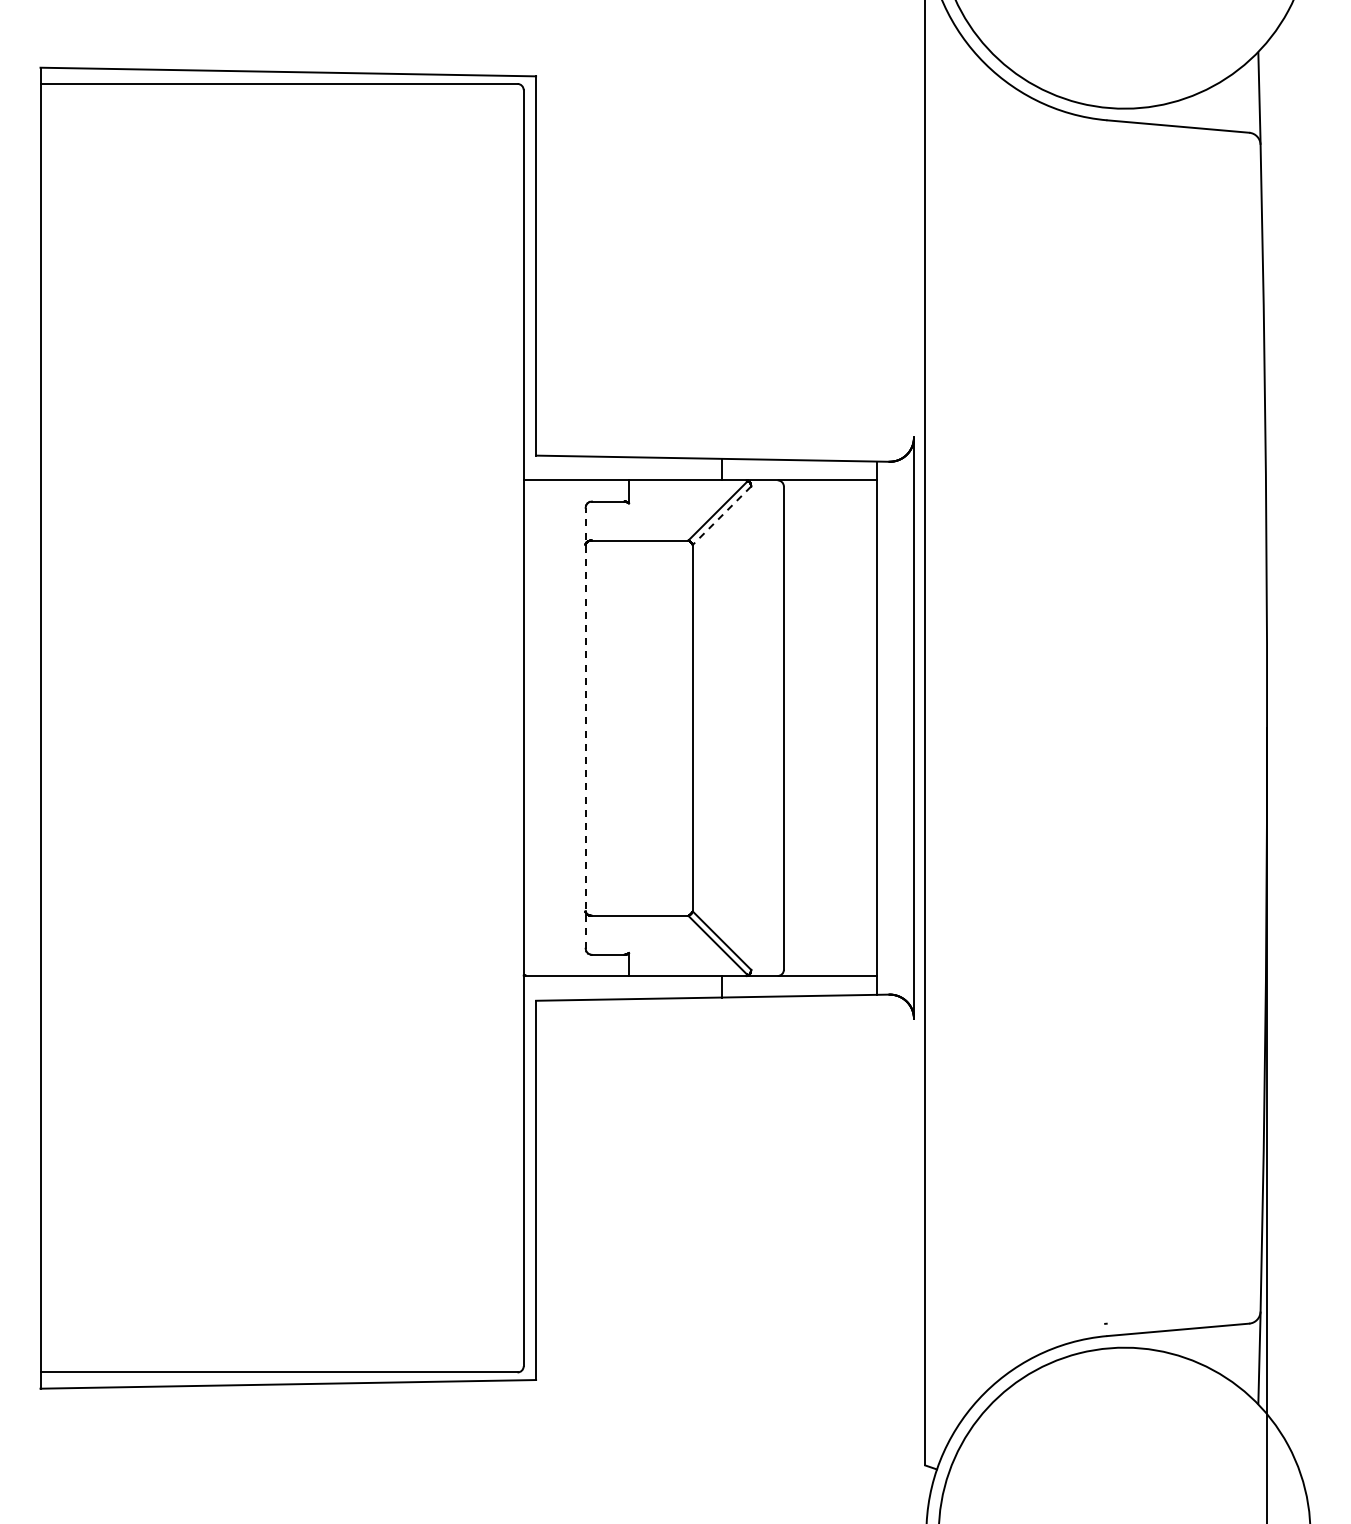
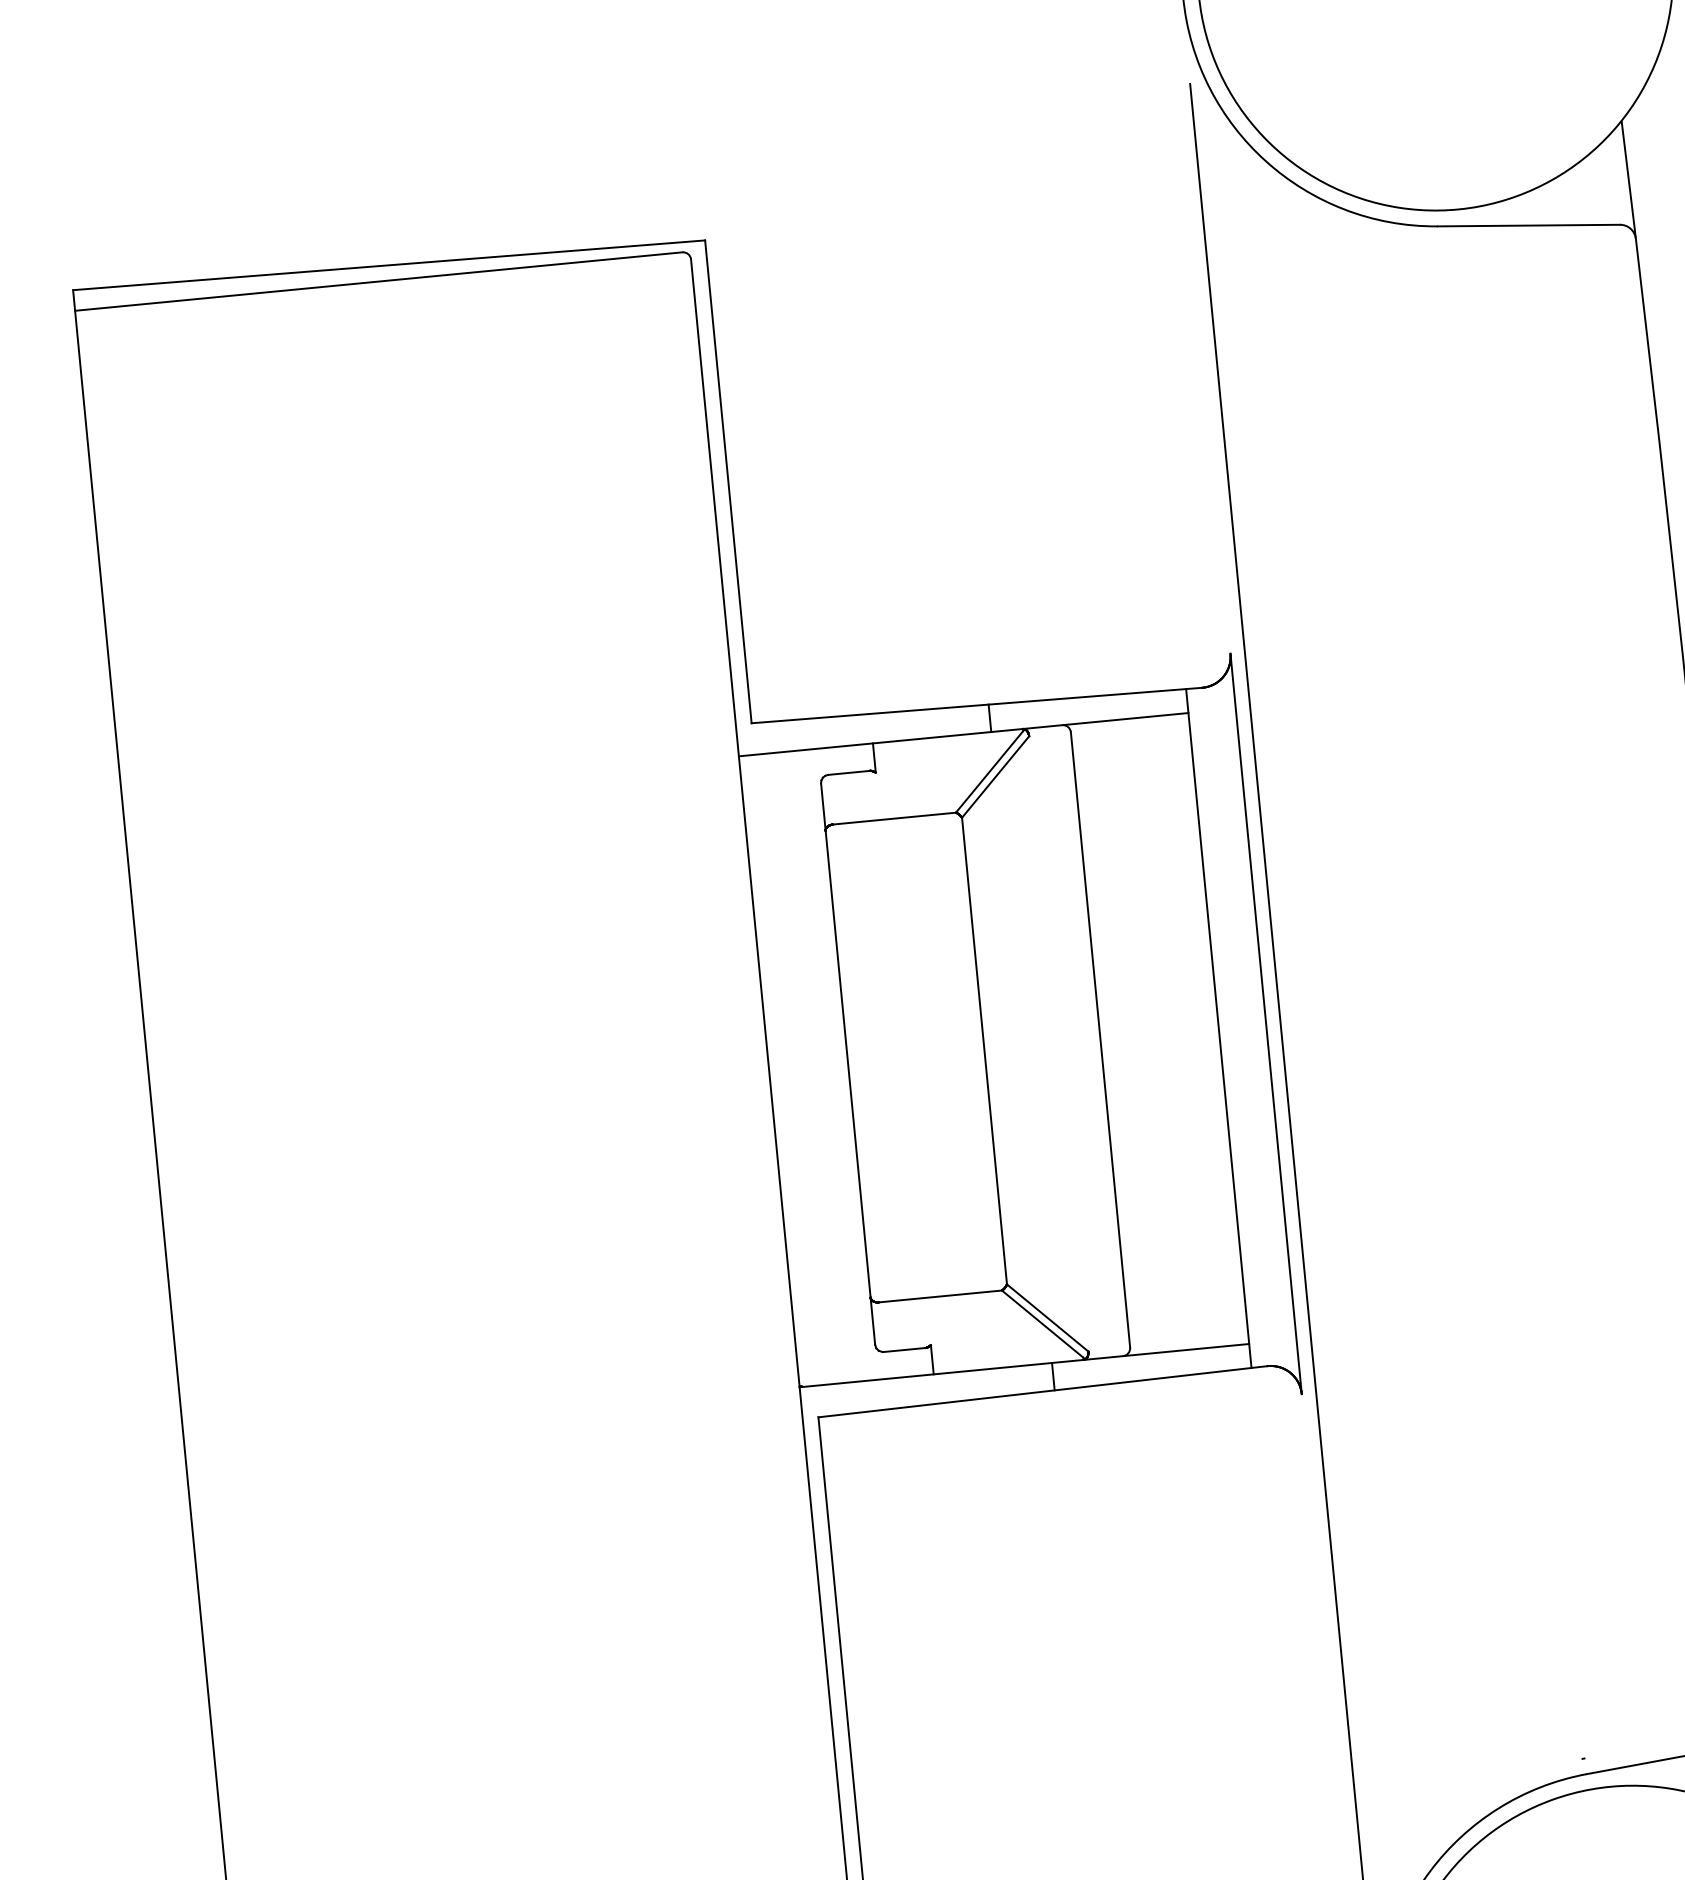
line: (721, 516) -> (995, 778), dashed -> solid
line: (585, 727) -> (847, 1063), dashed -> solid

